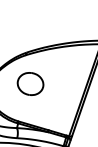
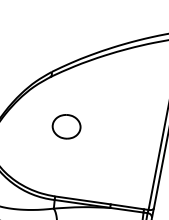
part: (30, 83) -> (66, 125), size x0.6

